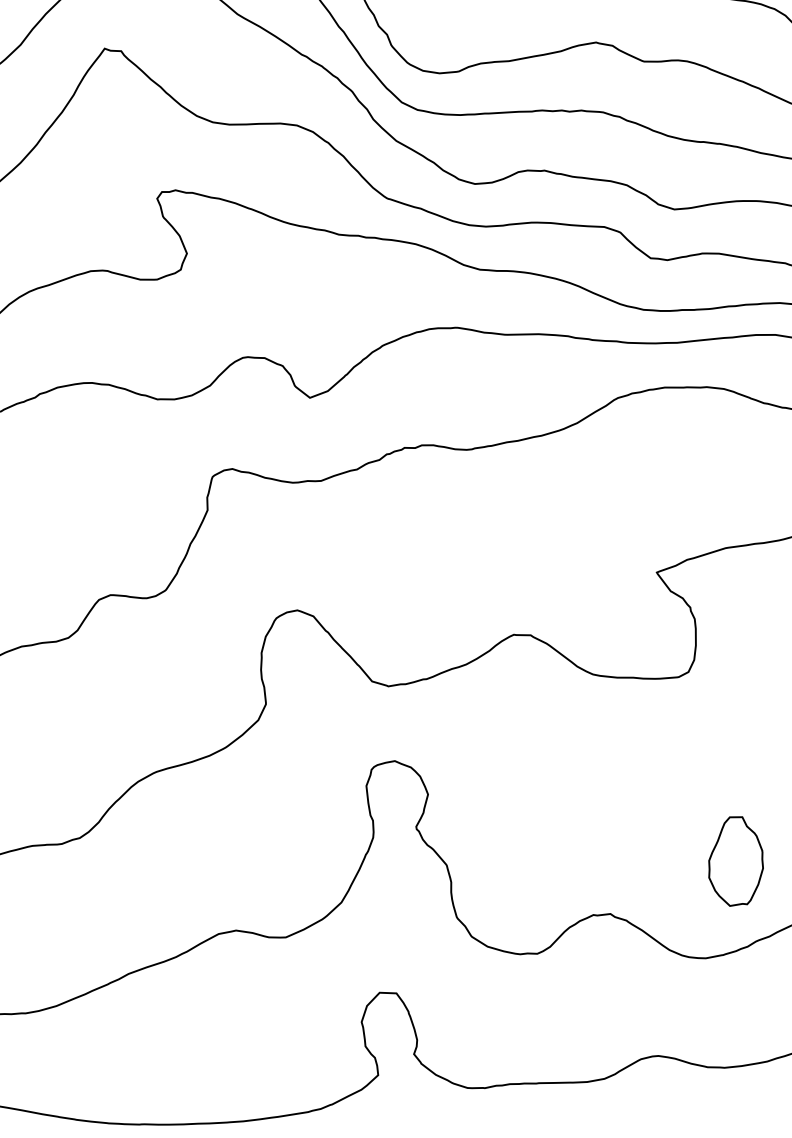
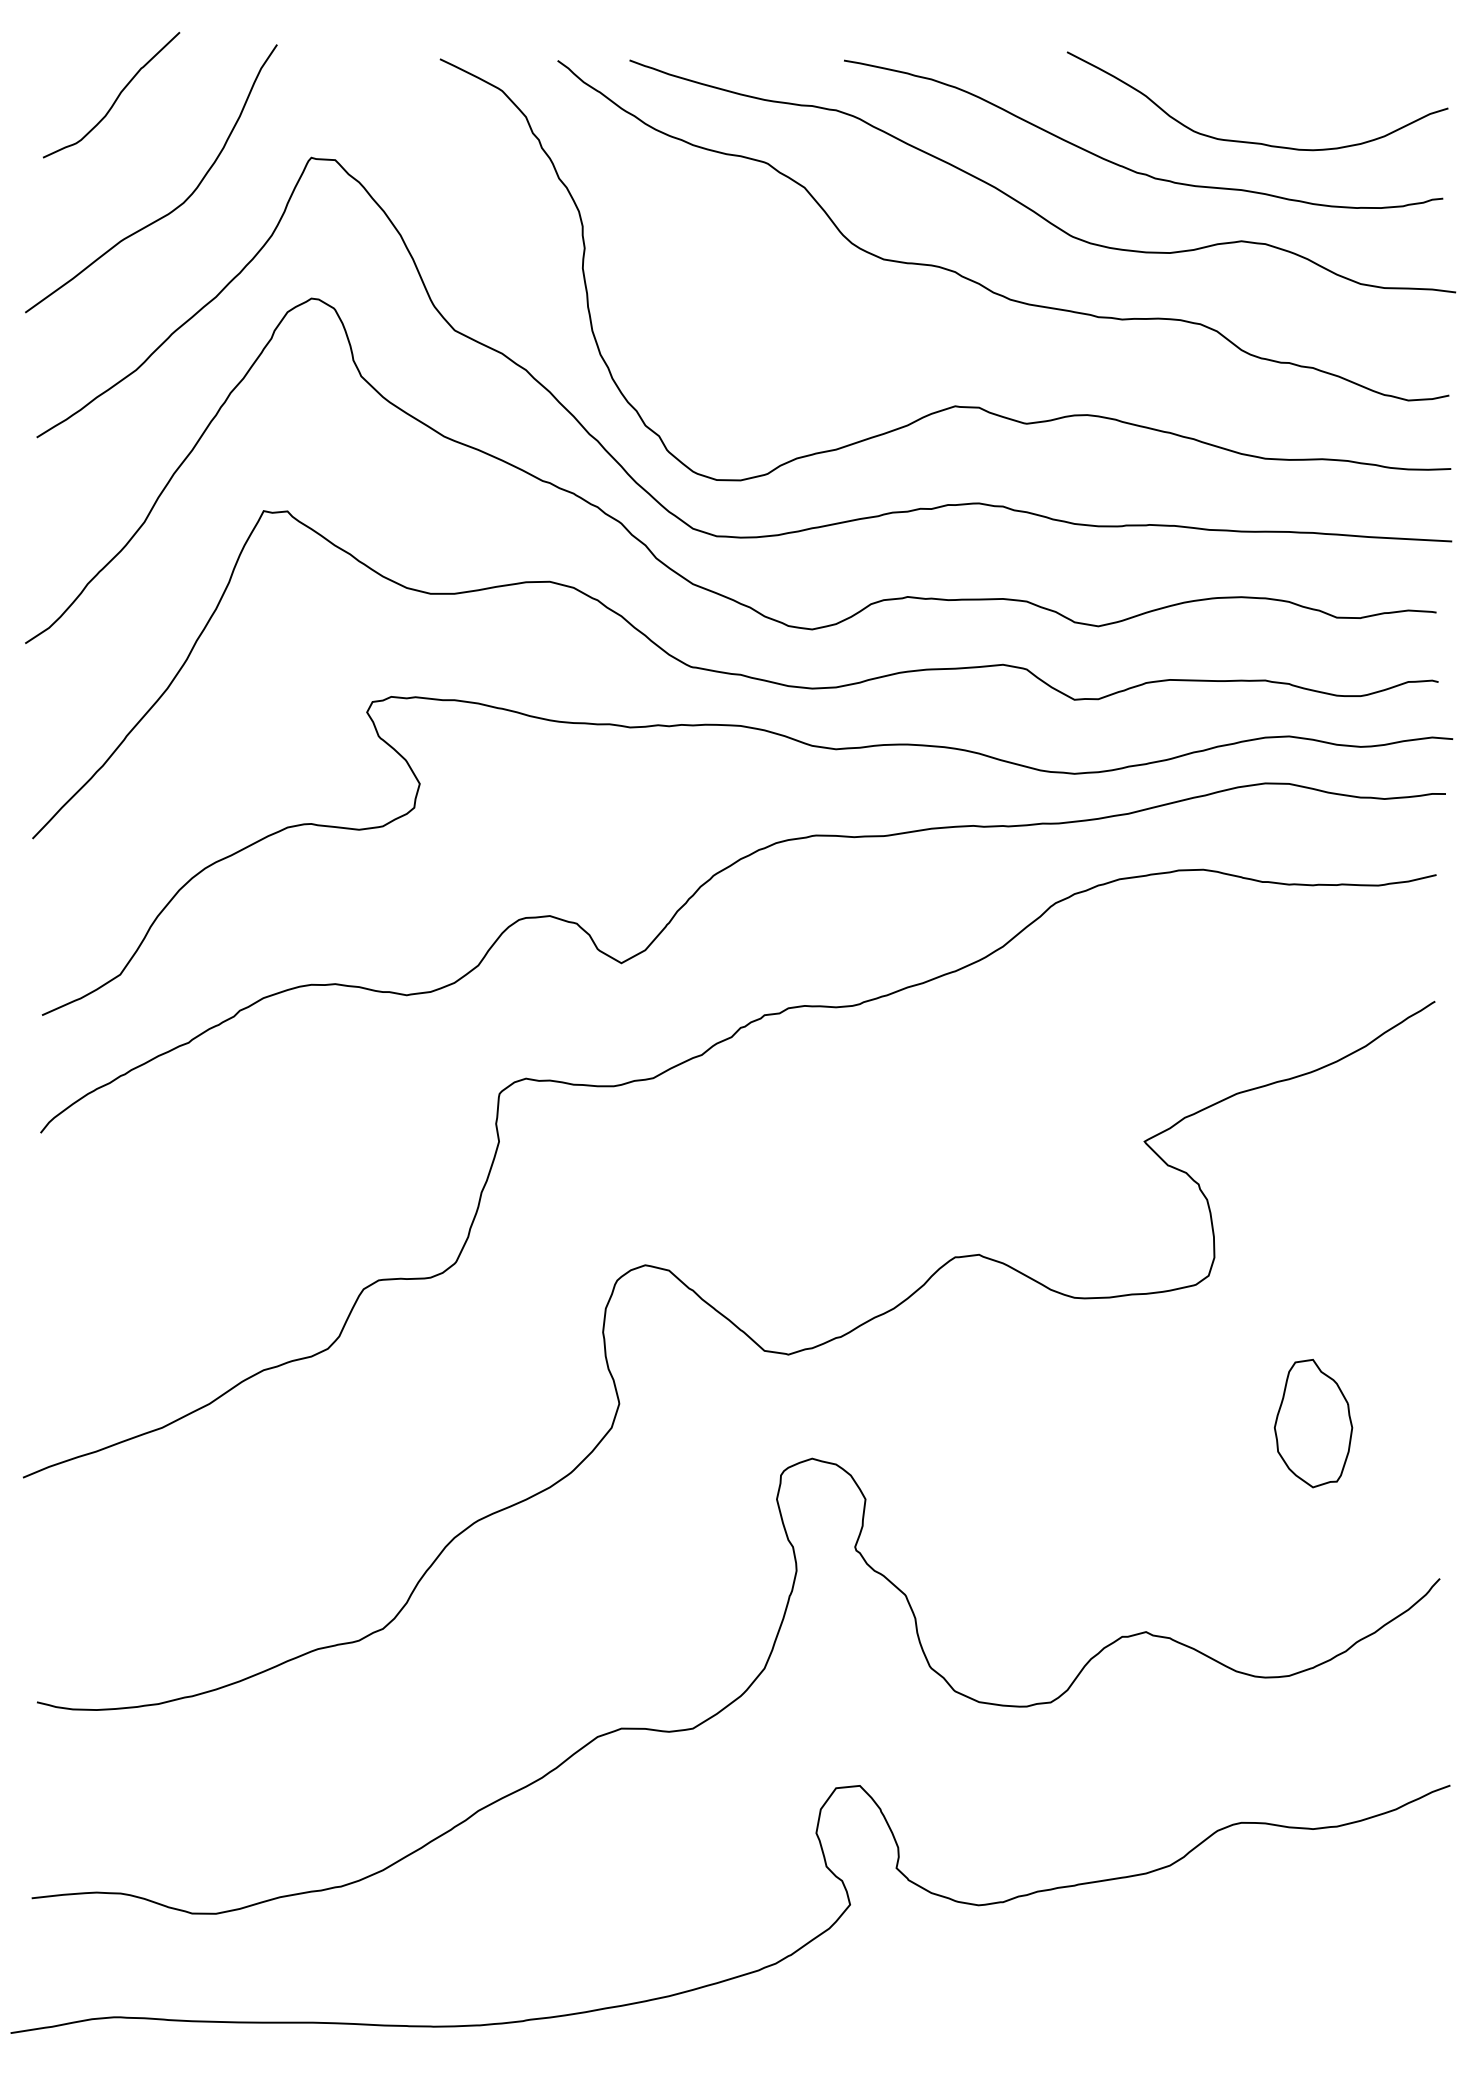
part: (736, 861) -> (1313, 1423), moved

